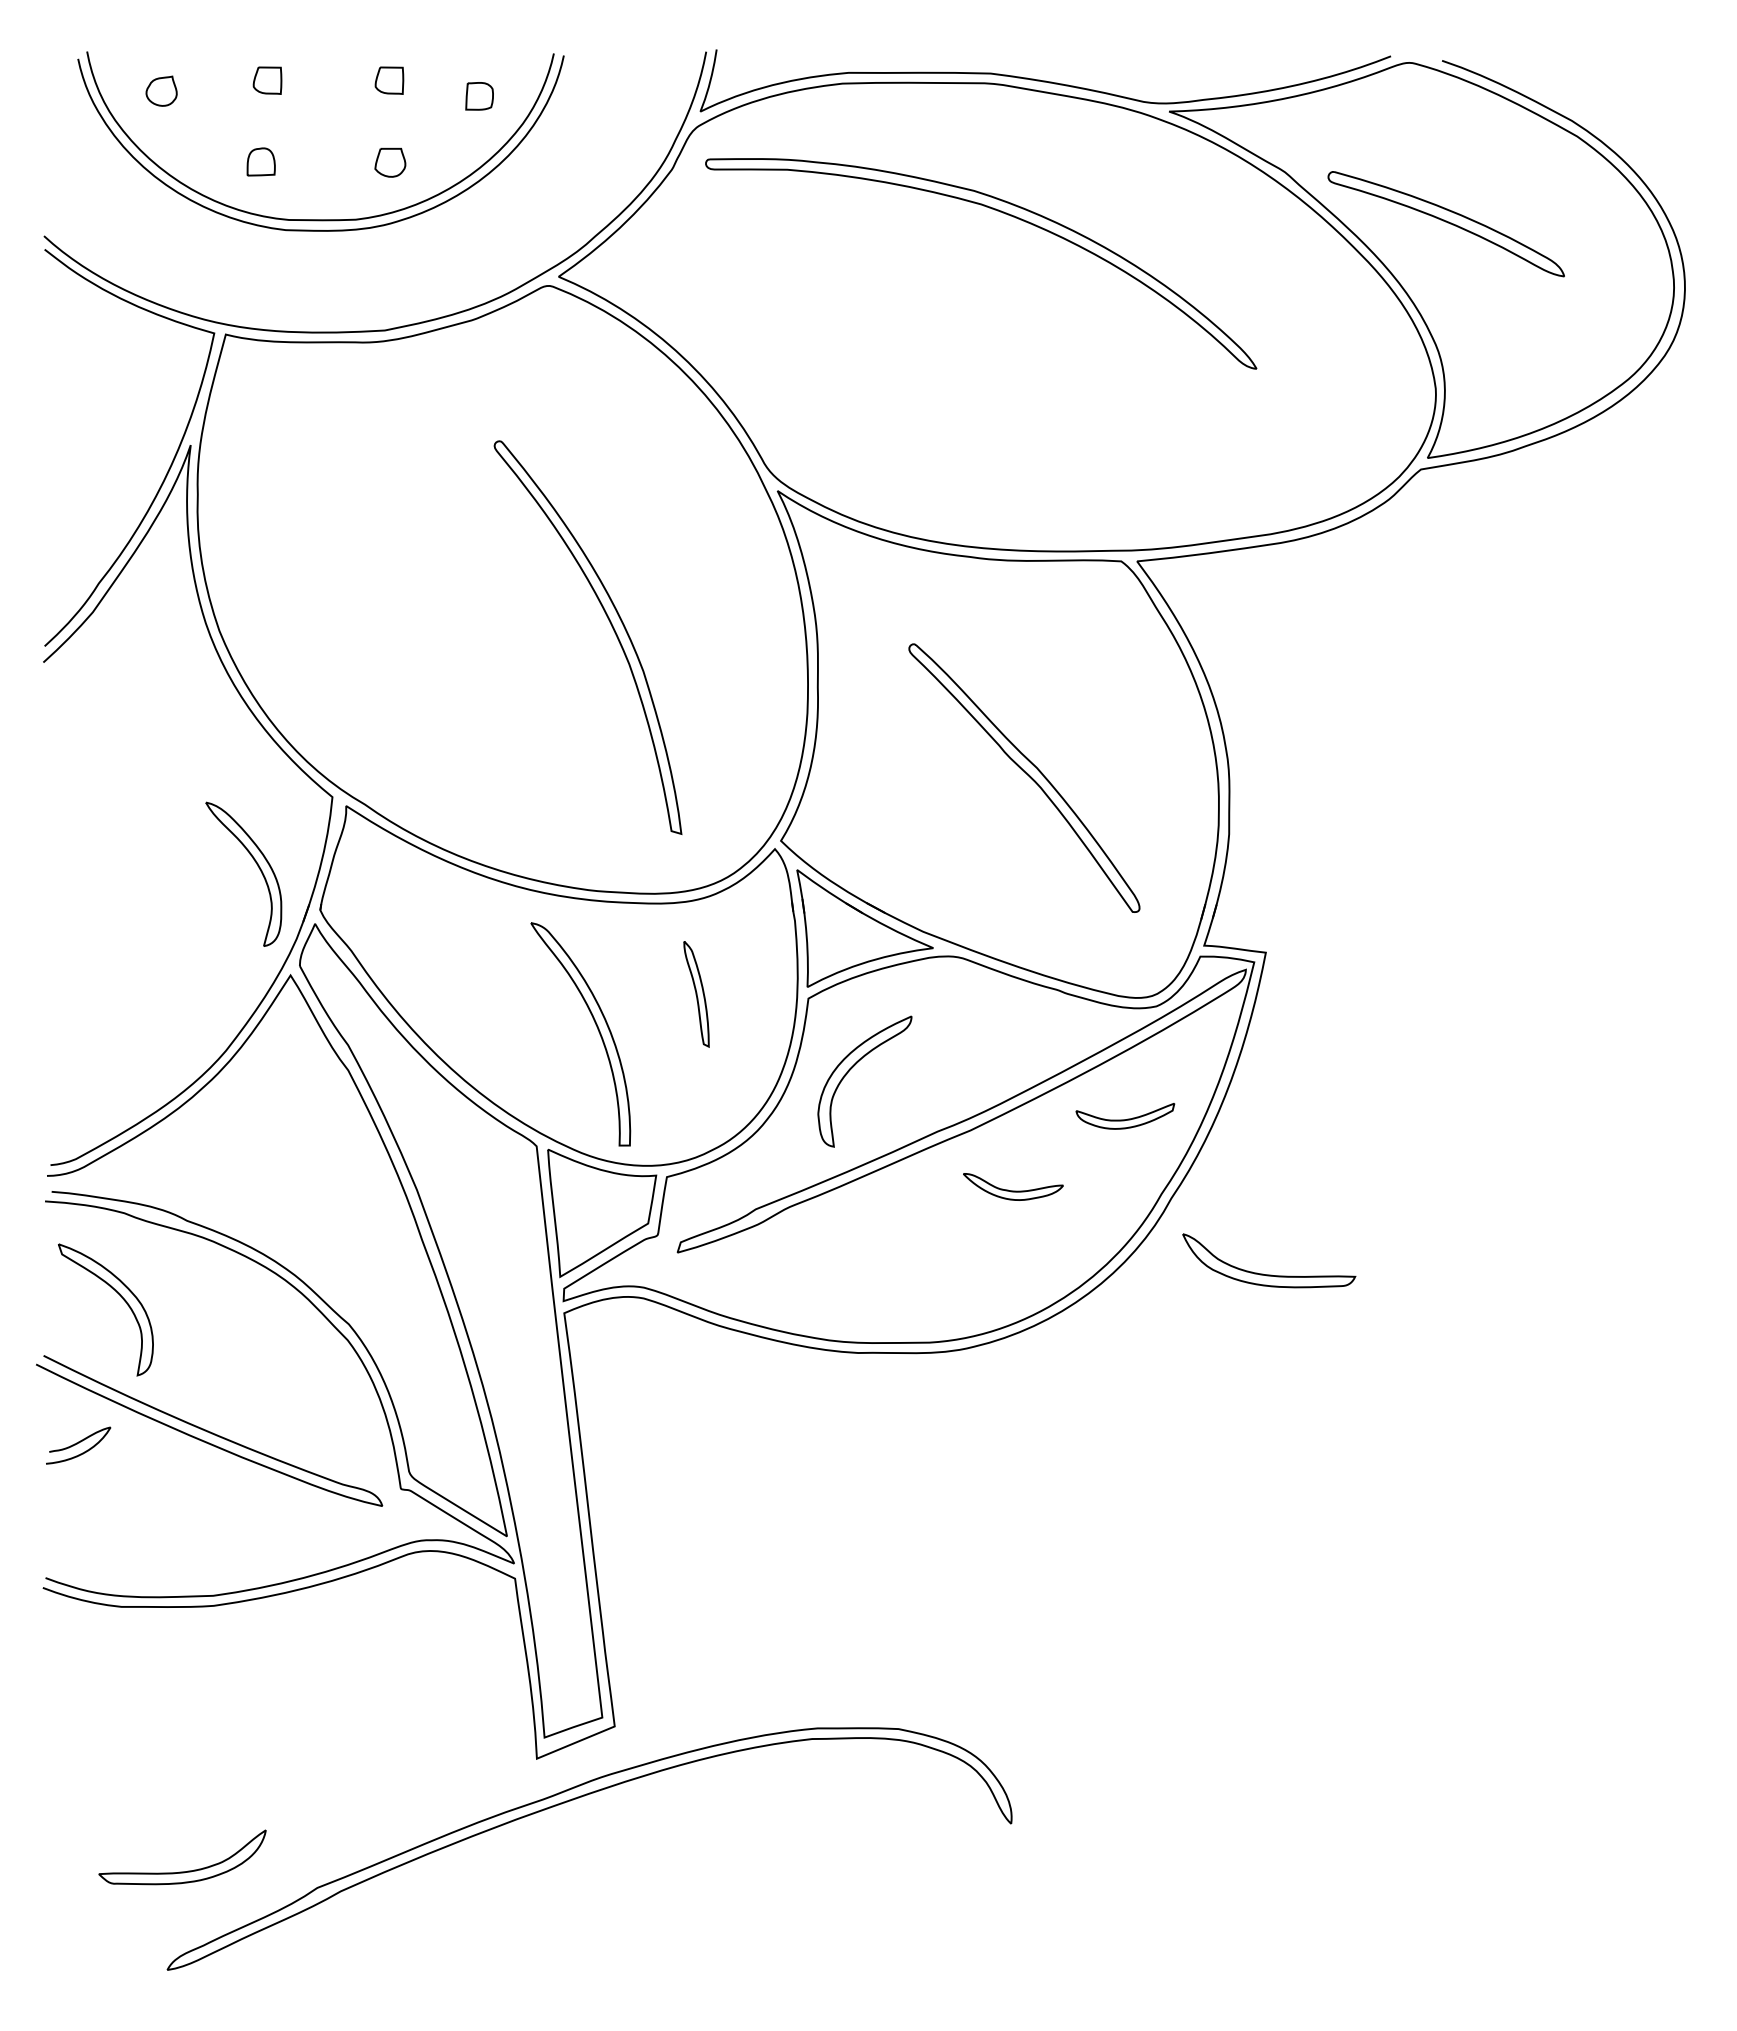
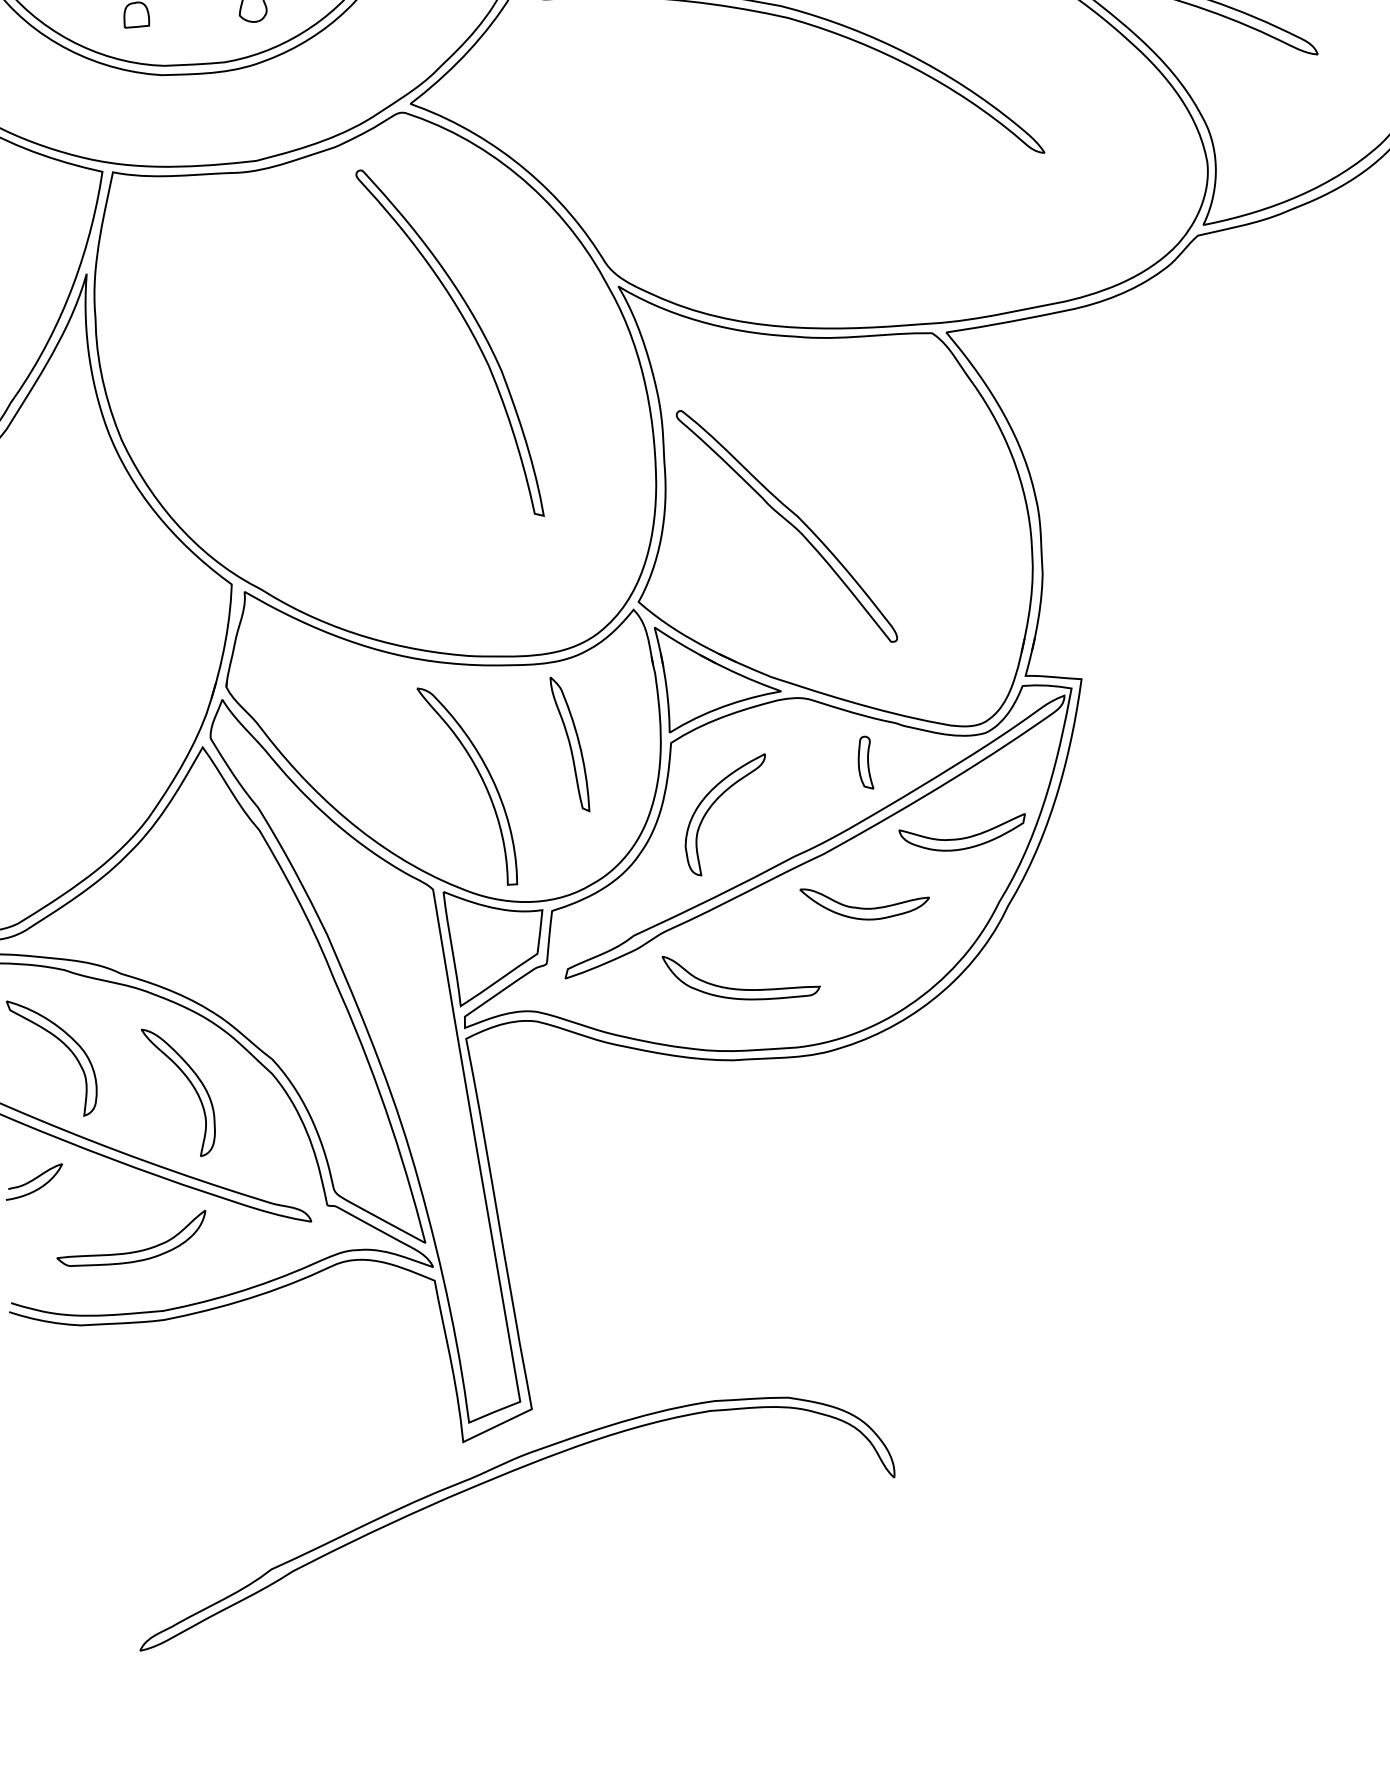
part: (611, 626) -> (470, 332), moved
part: (1024, 777) -> (786, 525), moved
part: (257, 866) -> (191, 1084), moved
part: (696, 994) -> (569, 744), size x1.43
part: (1021, 1031) -> (864, 762), added
part: (1125, 1116) -> (962, 833), size x1.43
part: (1013, 1186) -> (865, 902), size x1.43
part: (1269, 1274) -> (742, 988), moved
part: (187, 1870) -> (136, 1250), moved

